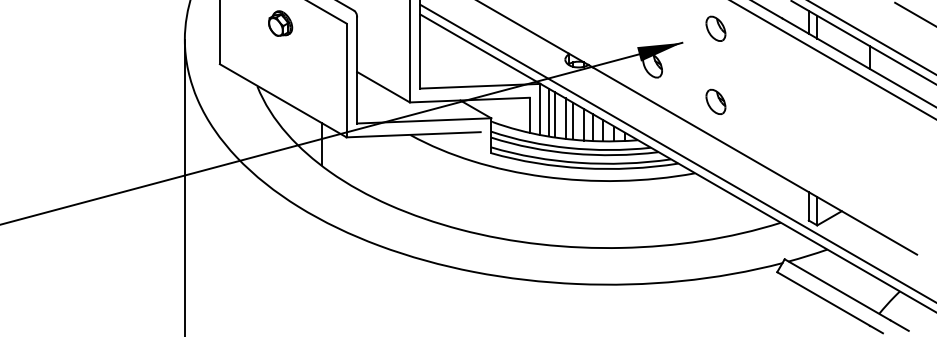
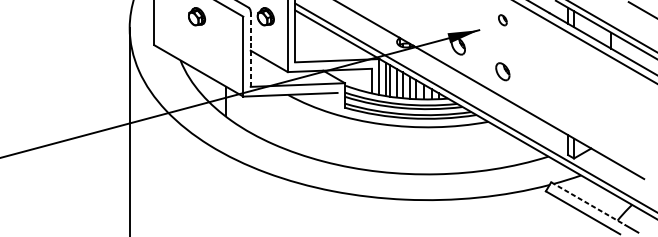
part: (378, 23) -> (265, 16), added
part: (715, 28) -> (502, 20), size x0.6
line: (357, 70) -> (251, 49), solid -> dashed
line: (838, 290) -> (588, 204), solid -> dashed

